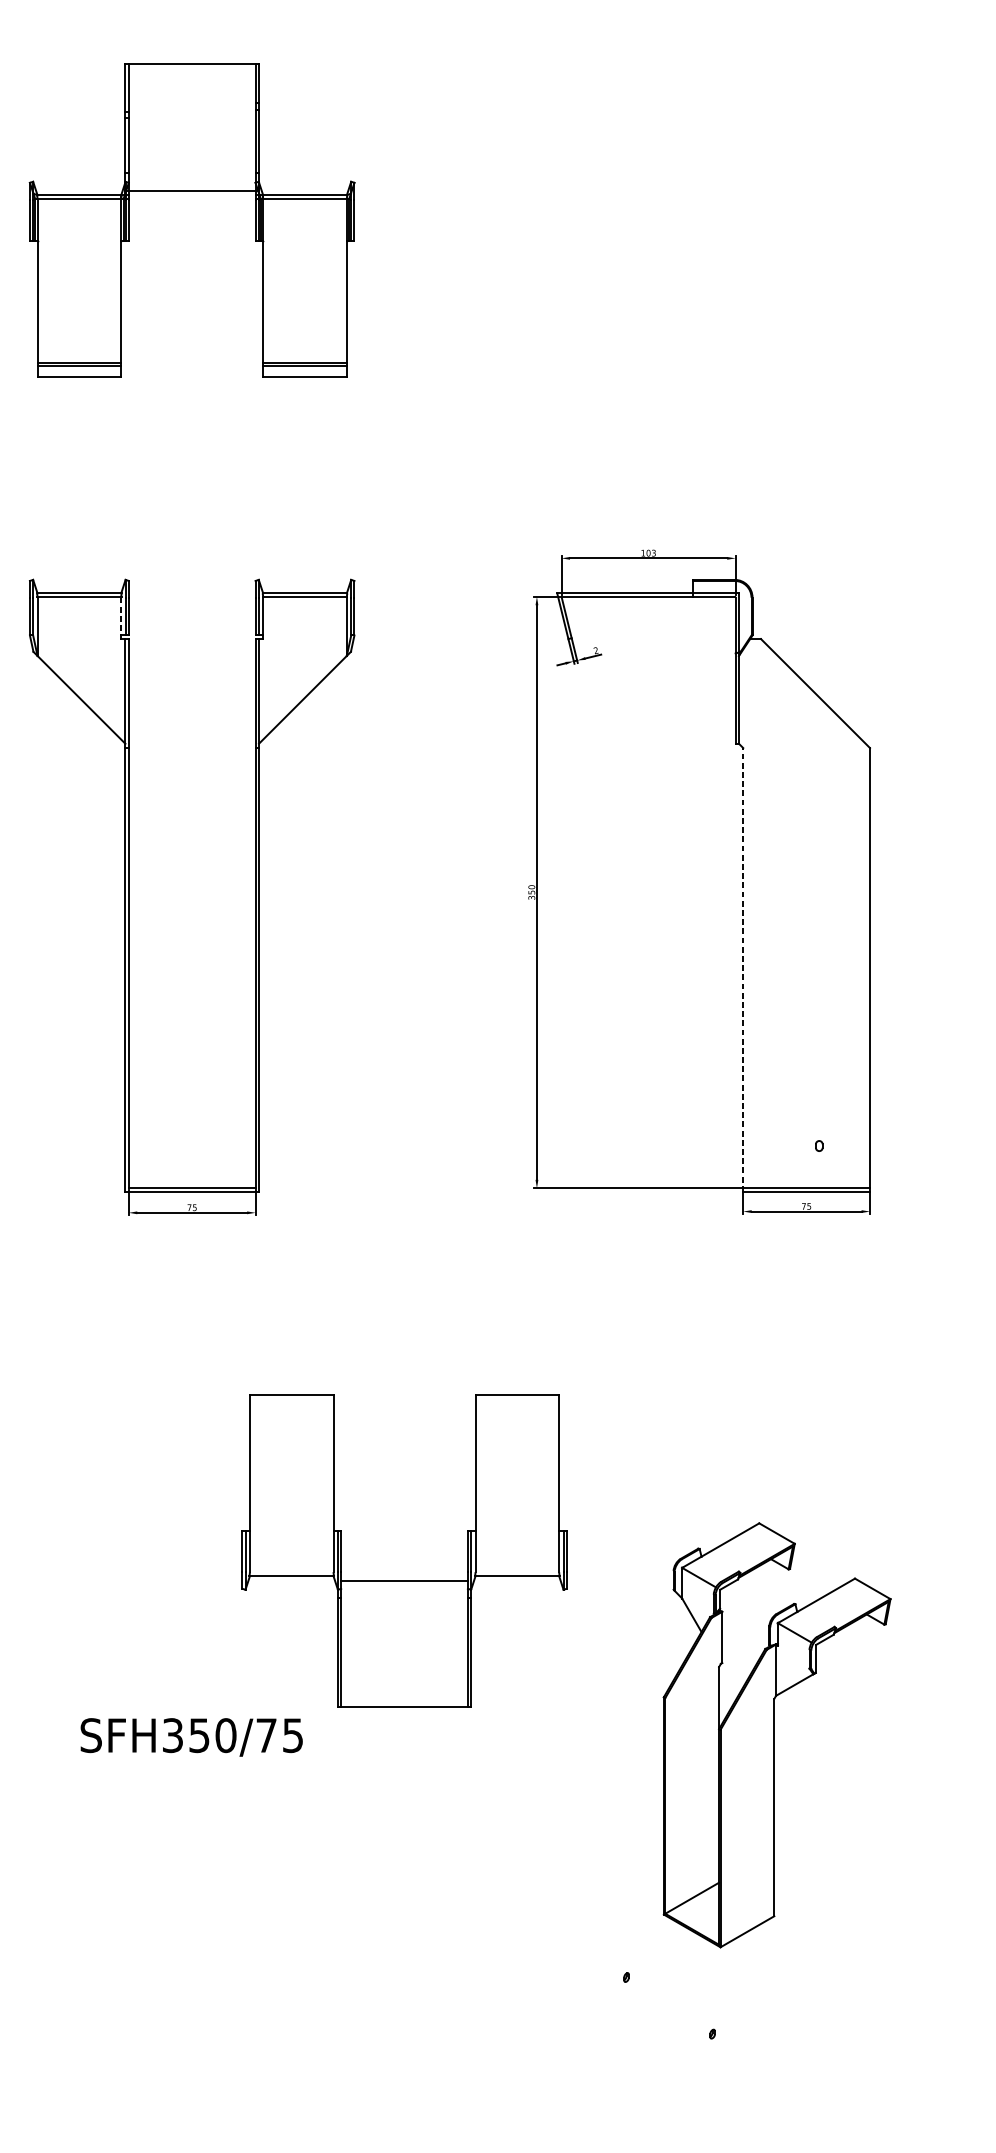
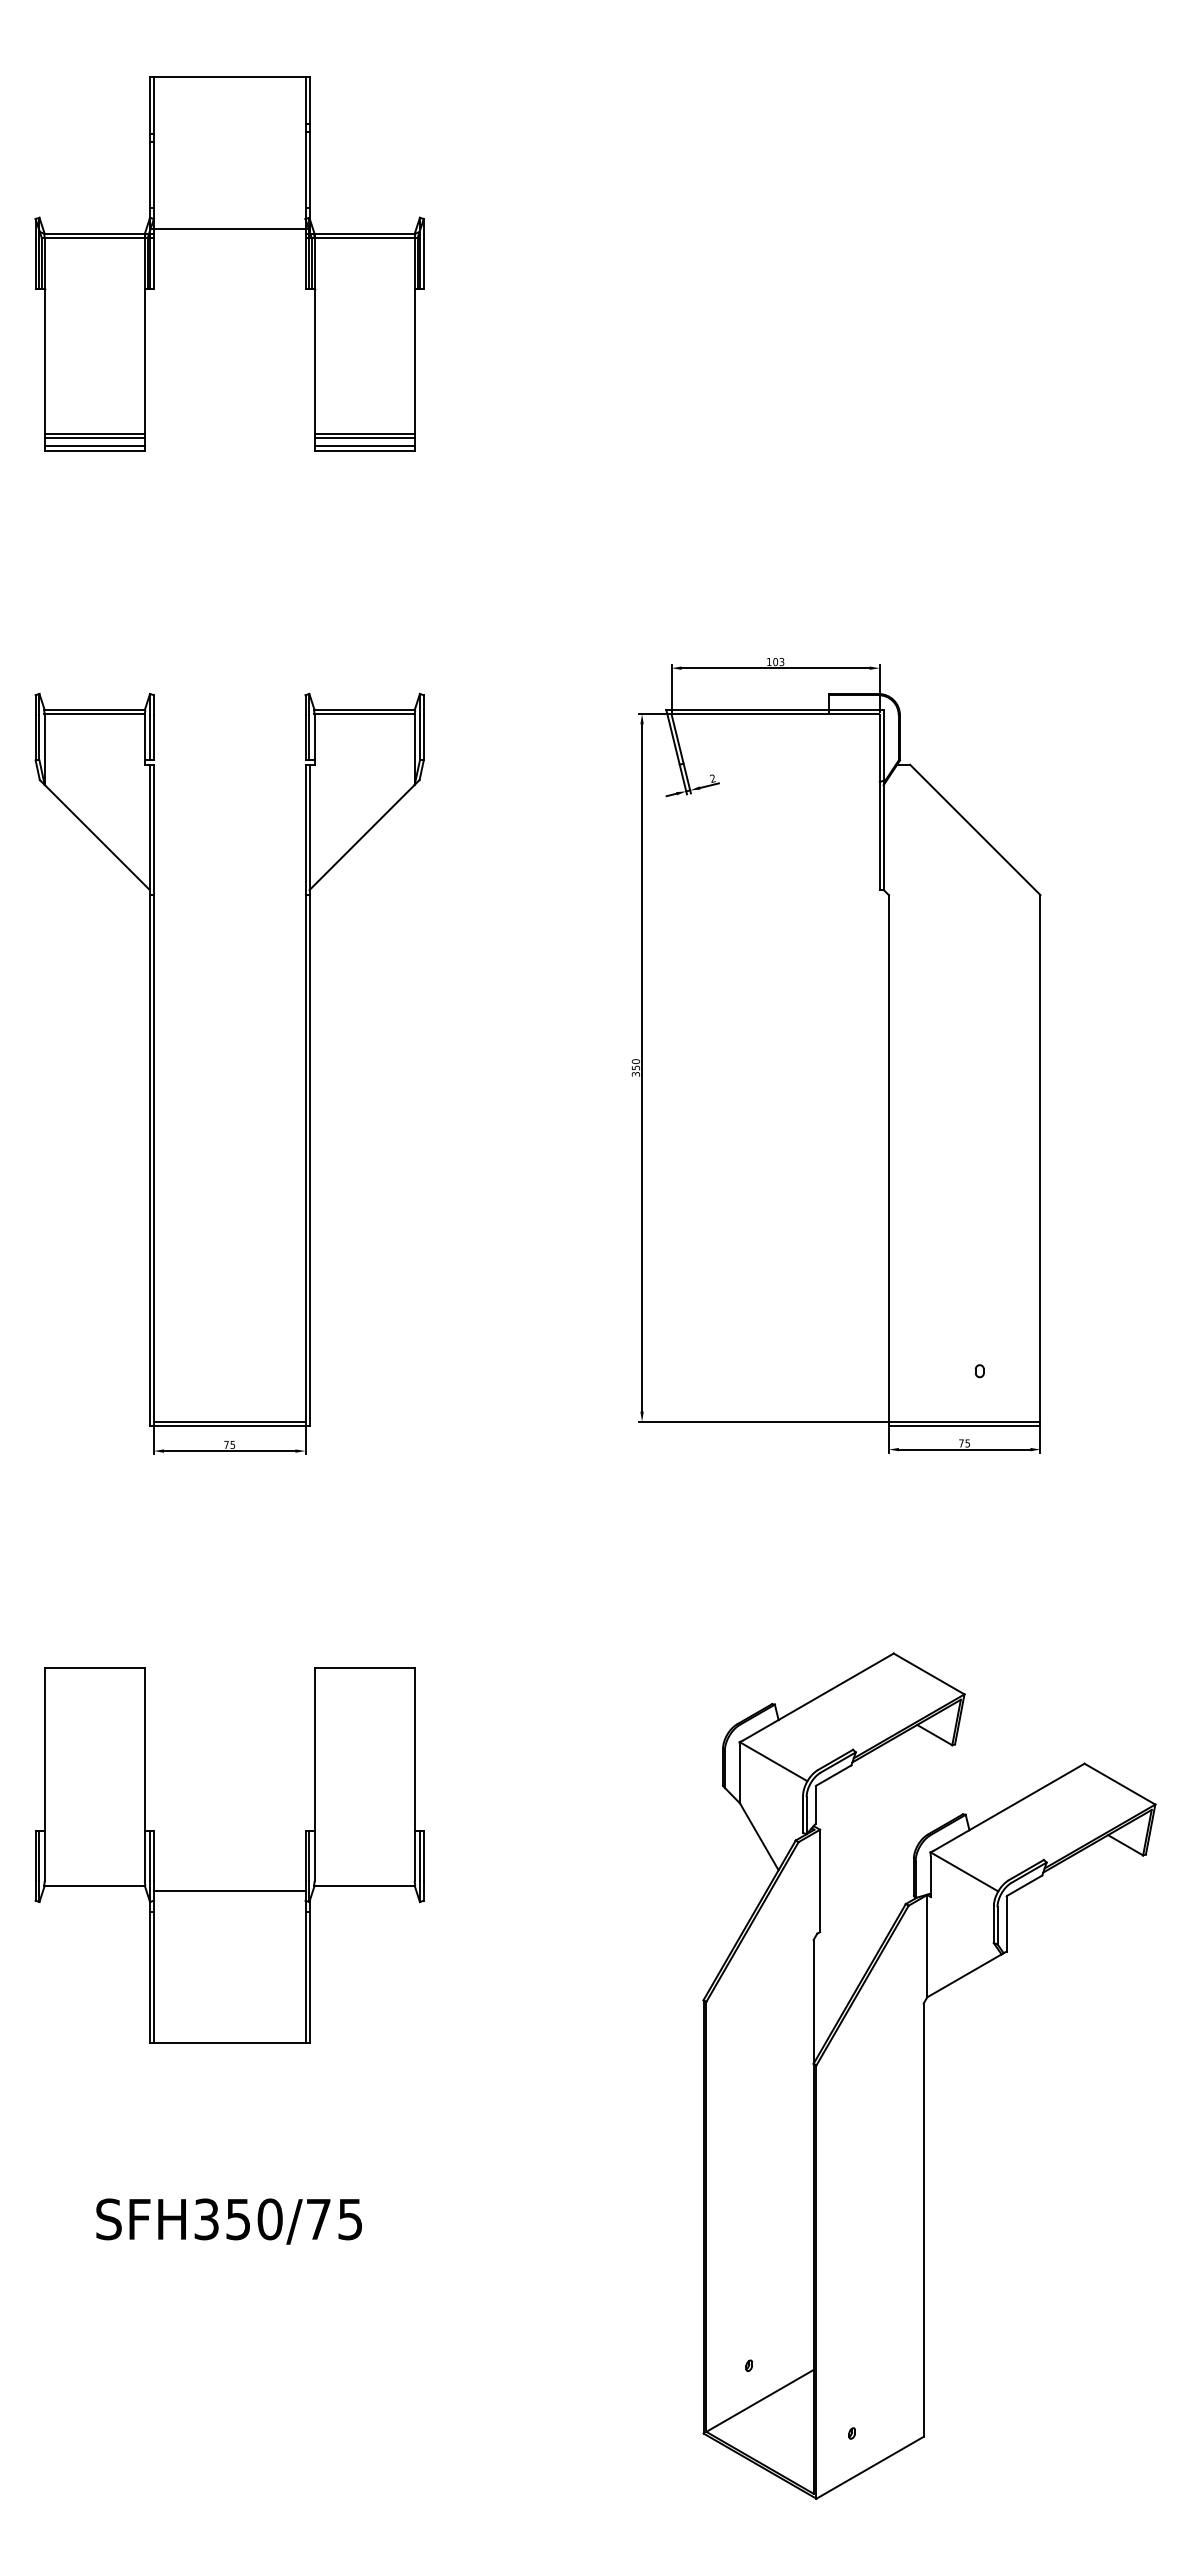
line: (79, 373) -> (94, 446), added
line: (304, 373) -> (364, 446), added
line: (120, 616) -> (144, 737), dashed -> solid
line: (742, 969) -> (888, 1159), dashed -> solid
part: (404, 1580) -> (229, 1890), moved
part: (777, 1734) -> (929, 2075), size x1.67
text: (191, 1737) -> (228, 2221), moved

